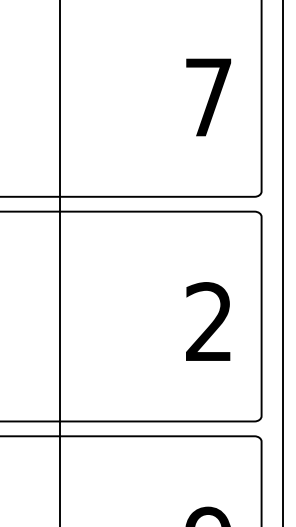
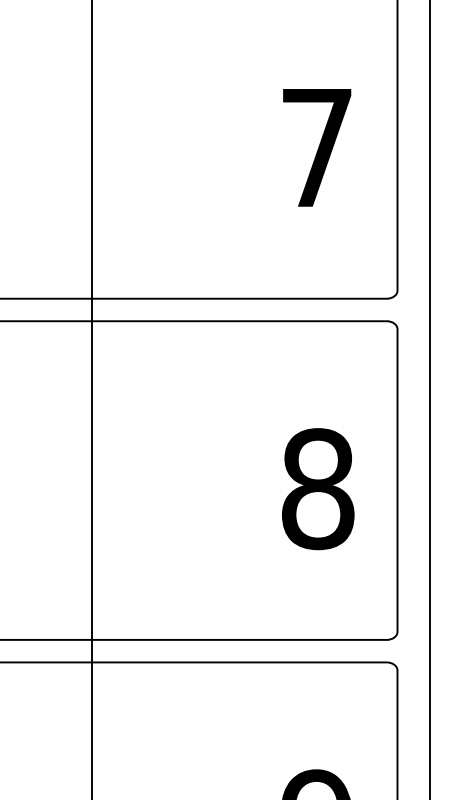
text: (209, 322) -> (318, 489), 2 -> 8

